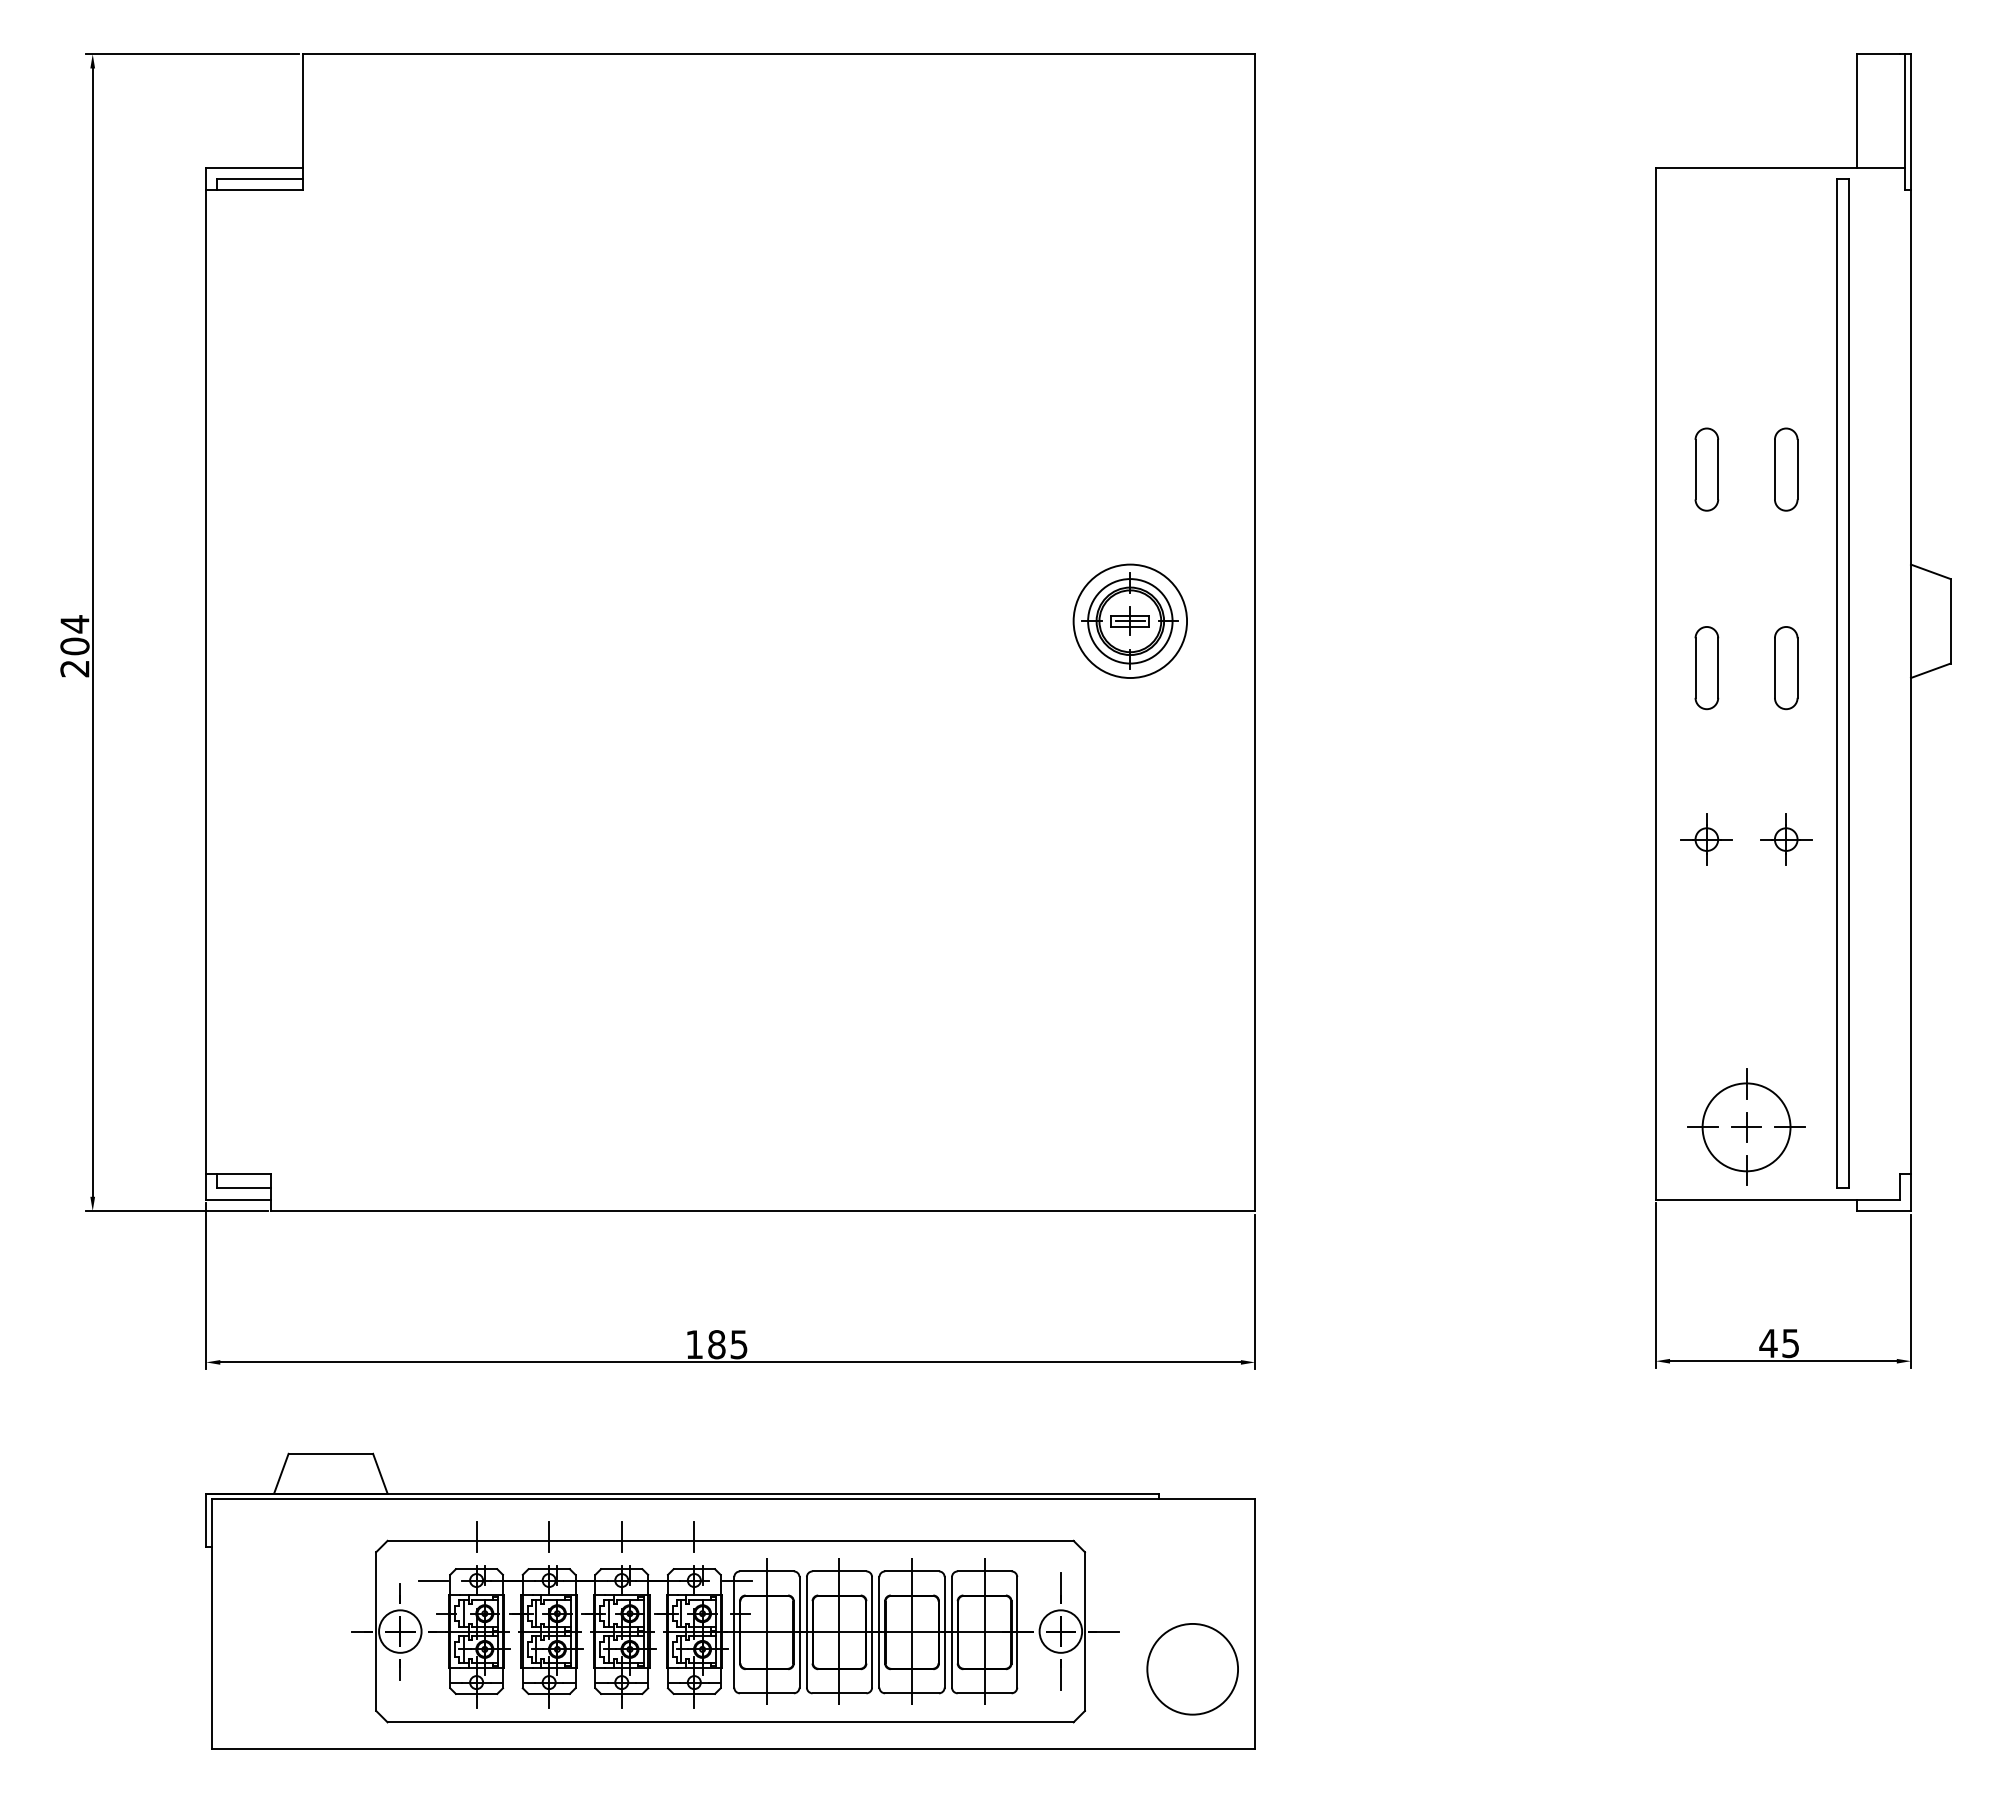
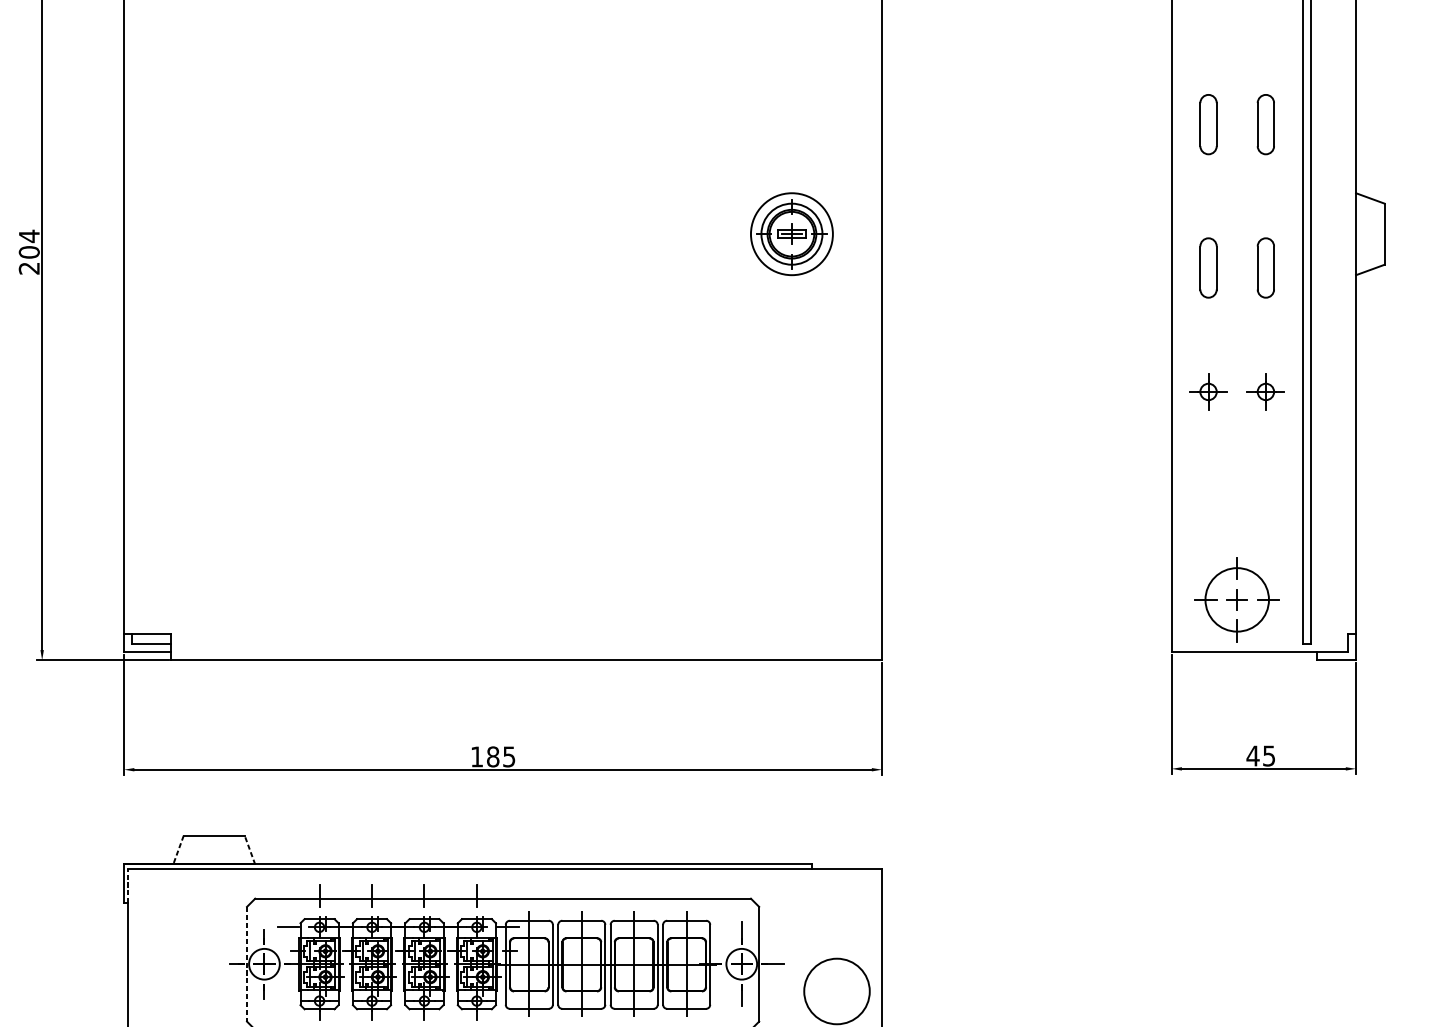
line: (380, 1473) -> (250, 850), solid -> dashed
line: (281, 1474) -> (178, 850), solid -> dashed
line: (211, 1522) -> (127, 885), solid -> dashed
line: (376, 1632) -> (247, 964), solid -> dashed

